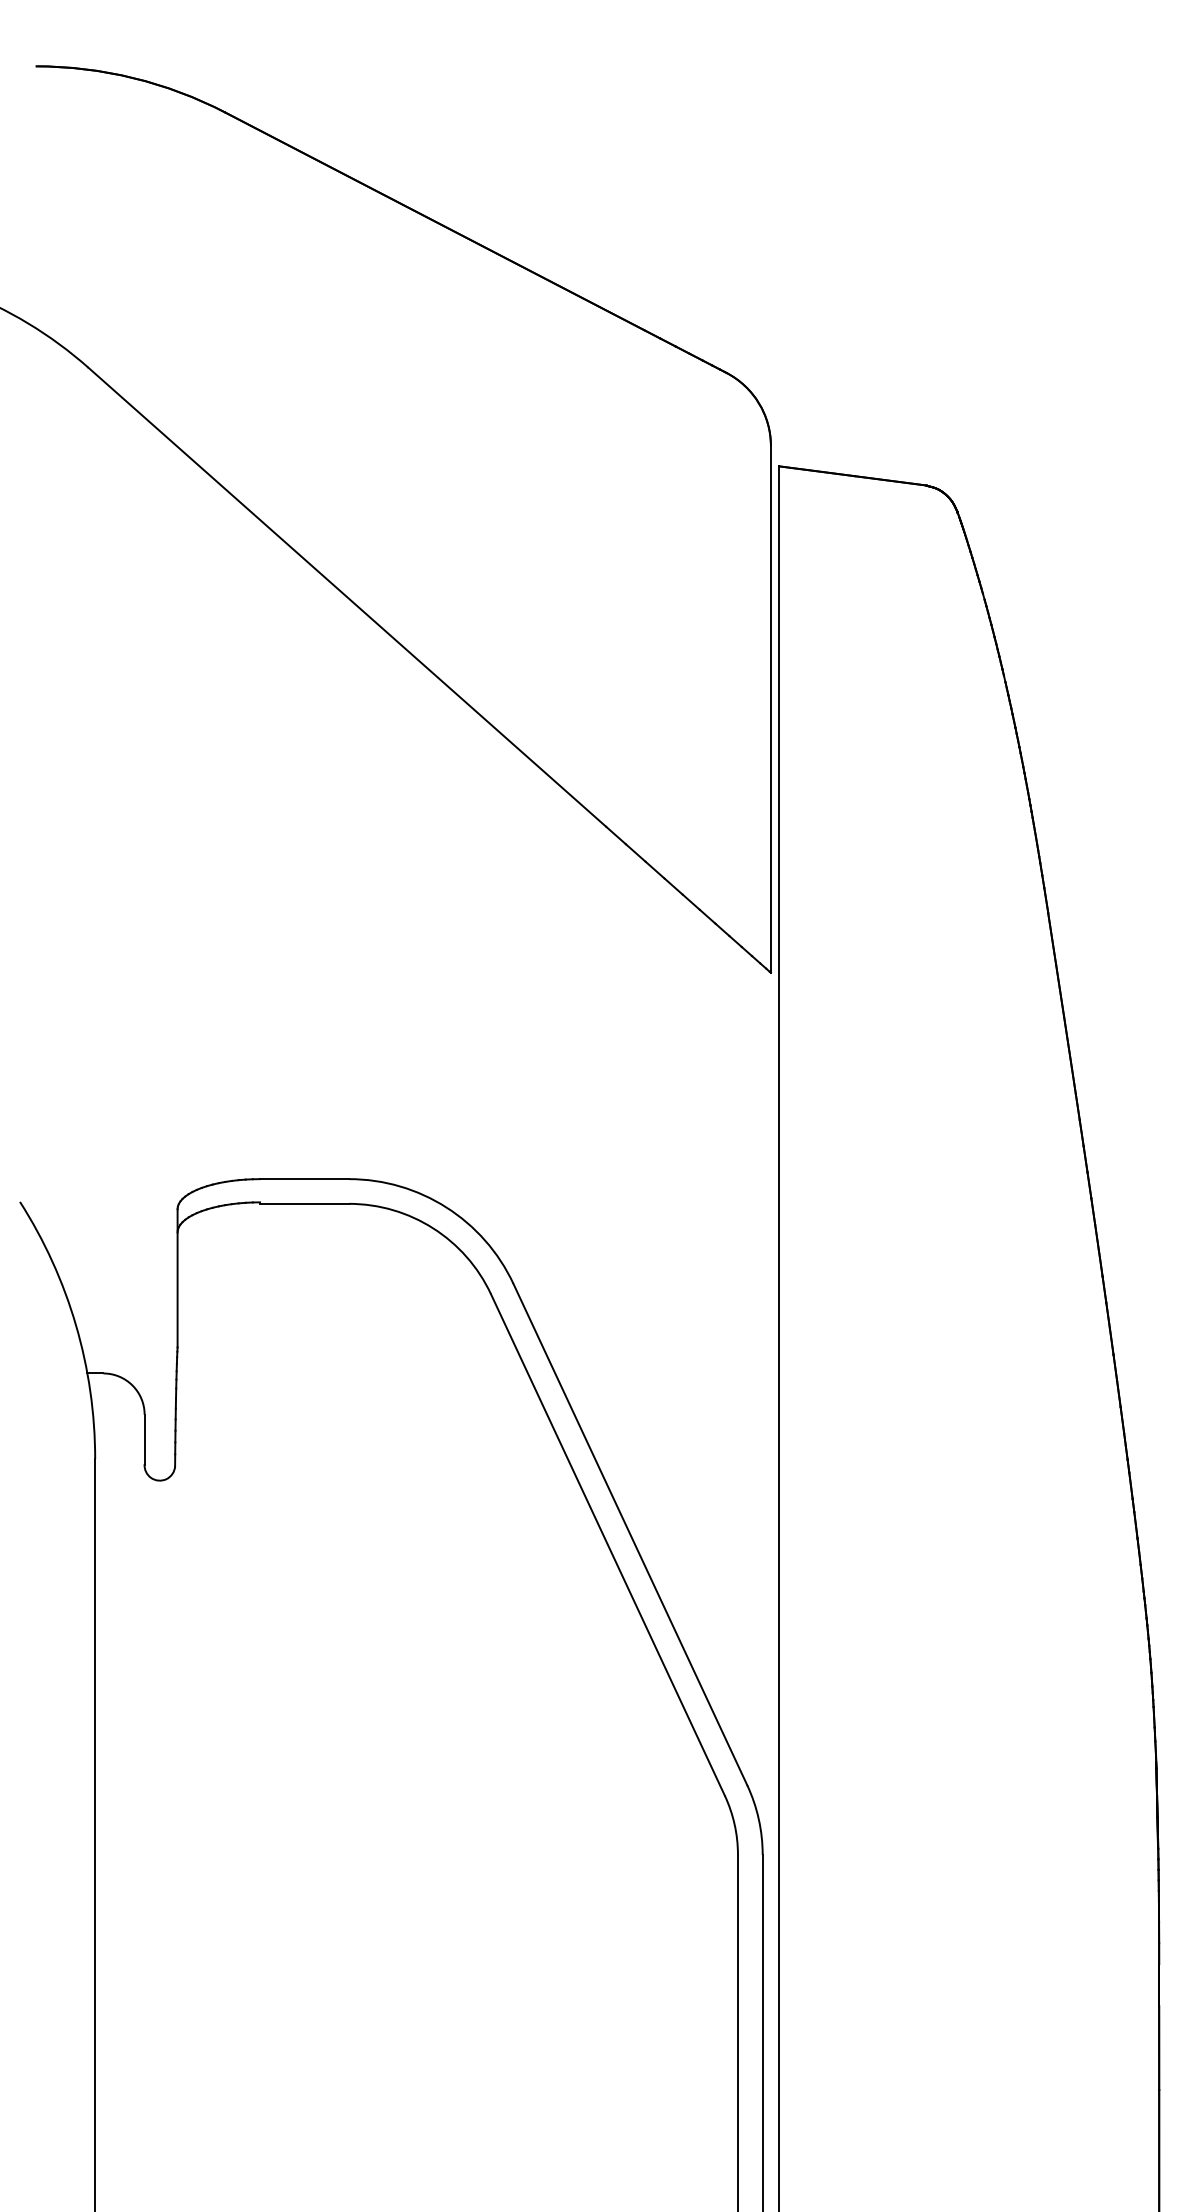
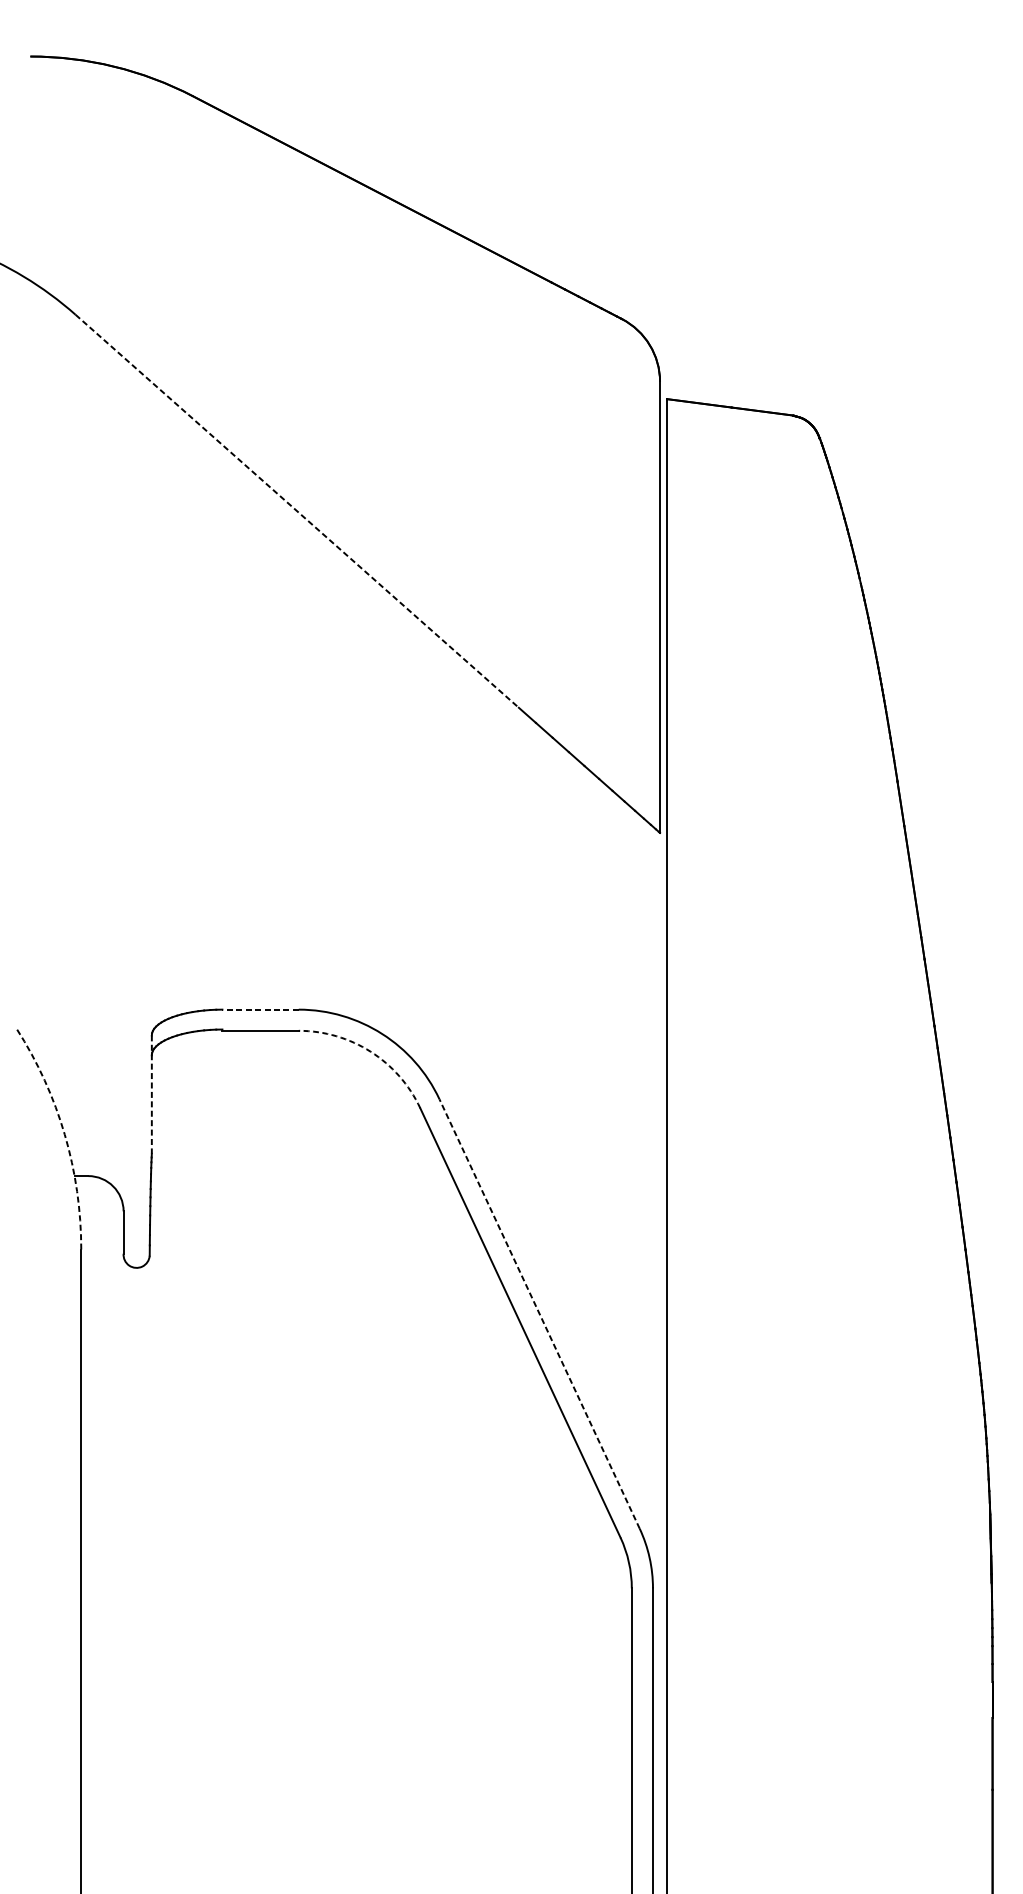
line: (347, 597) -> (297, 511), solid -> dashed
line: (304, 1179) -> (260, 1009), solid -> dashed
arc: (433, 1228) -> (371, 1051), solid -> dashed
line: (177, 1278) -> (151, 1094), solid -> dashed
arc: (76, 1325) -> (65, 1135), solid -> dashed
line: (630, 1534) -> (539, 1314), solid -> dashed

